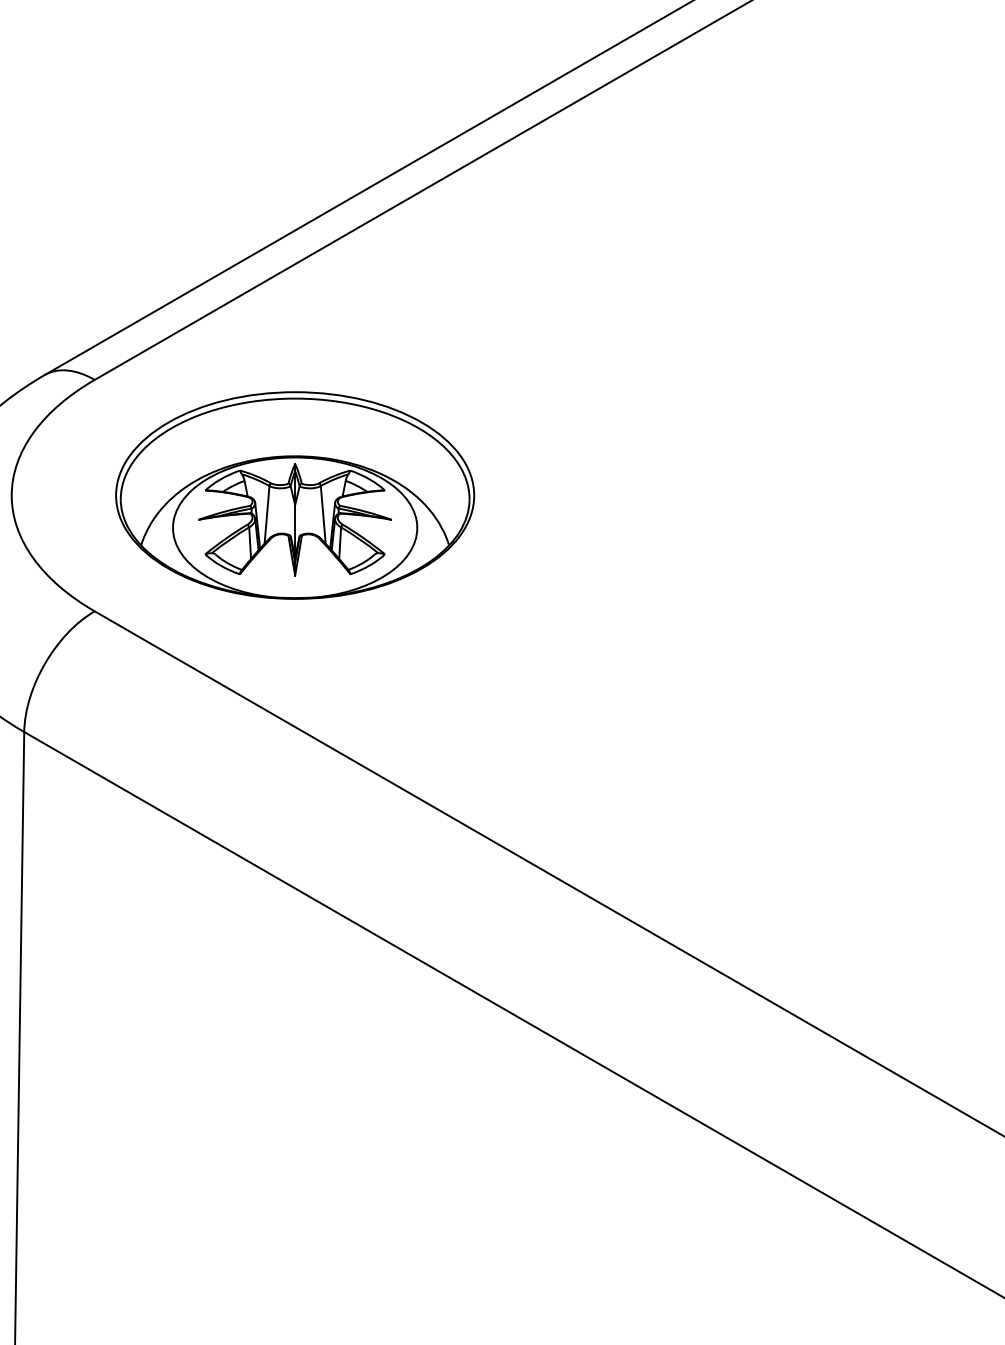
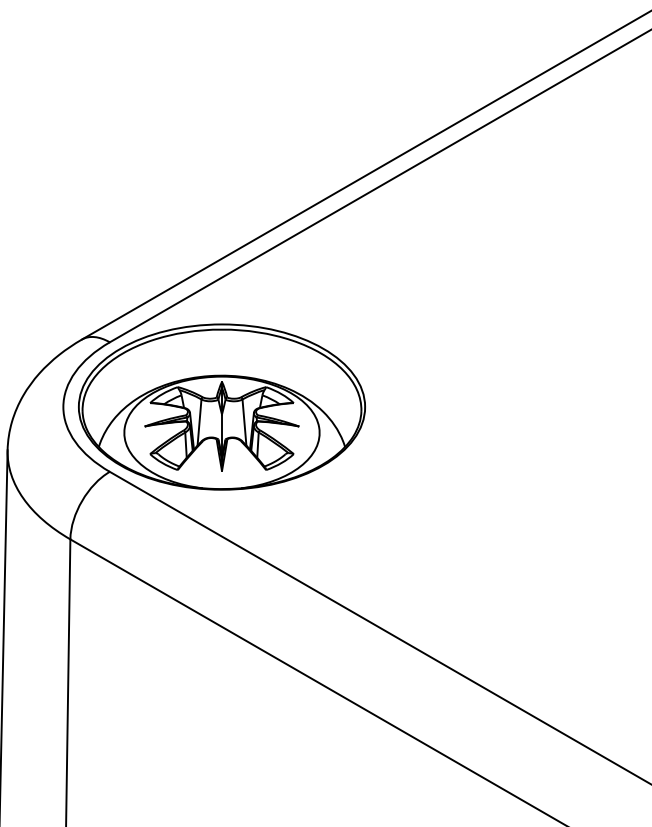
part: (294, 494) -> (221, 406), size x1.43

